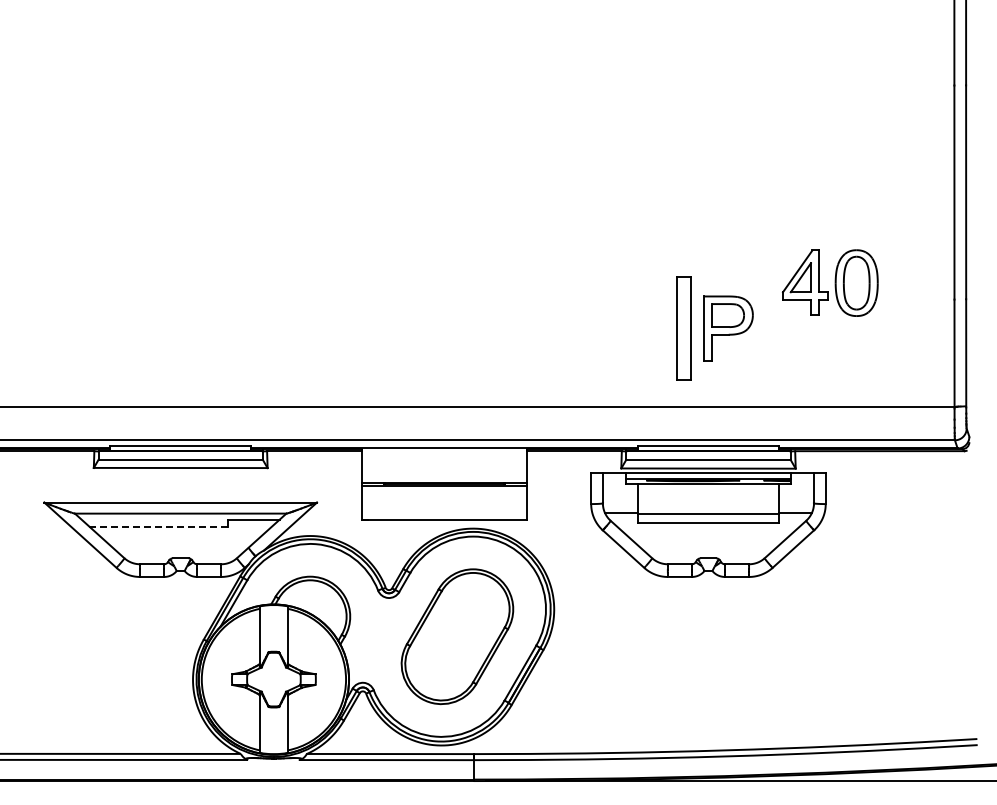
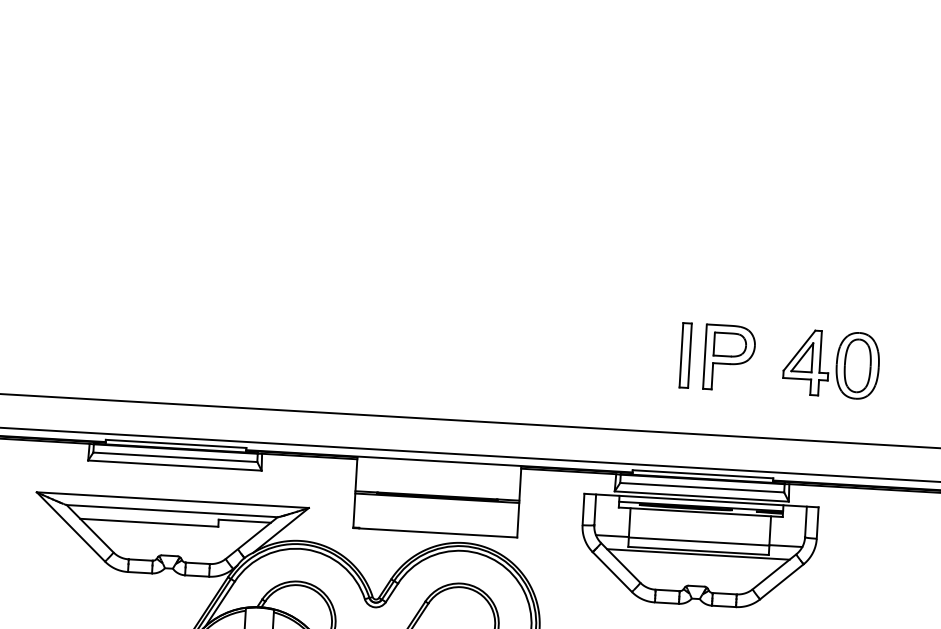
part: (830, 282) -> (831, 363), moved
part: (684, 328) -> (685, 355), size x0.62
line: (158, 526) -> (149, 522), dashed -> solid
line: (708, 526) -> (698, 554), added

